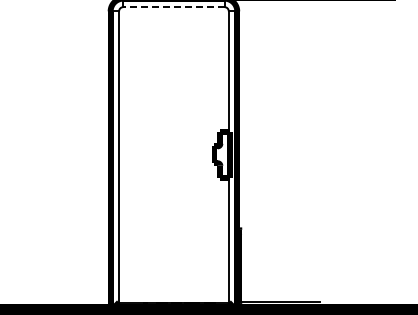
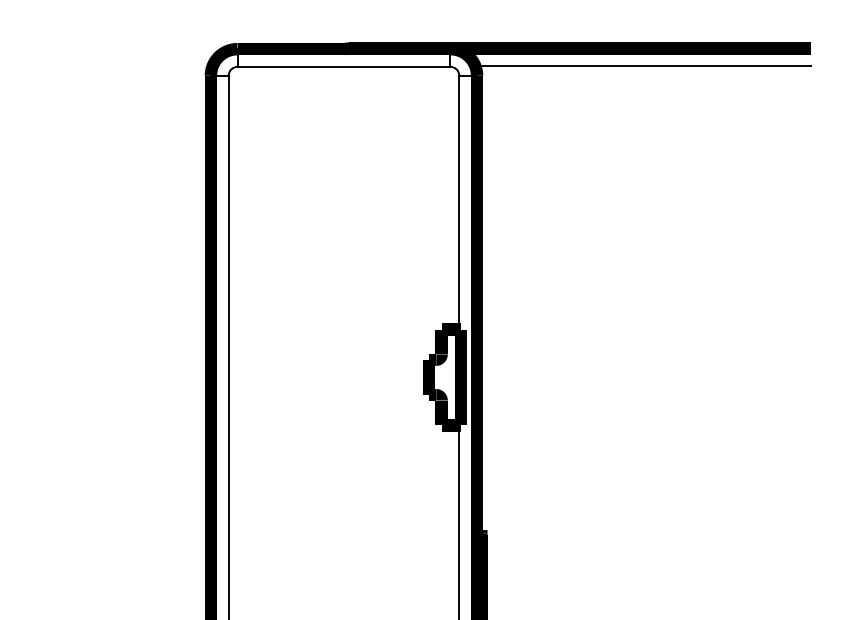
line: (315, 6) -> (641, 65), added
line: (173, 7) -> (343, 67), dashed -> solid

